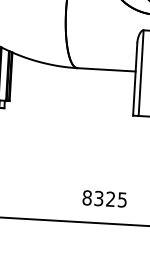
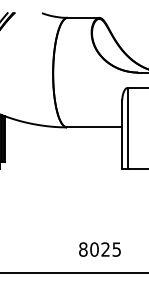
text: (99, 198) -> (94, 249), 8325 -> 8025

